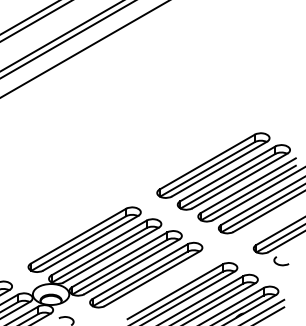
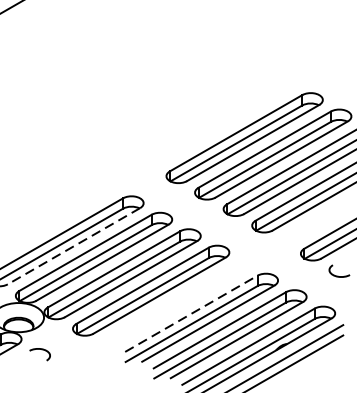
line: (90, 243) -> (73, 246), solid -> dashed
line: (175, 291) -> (191, 313), solid -> dashed

